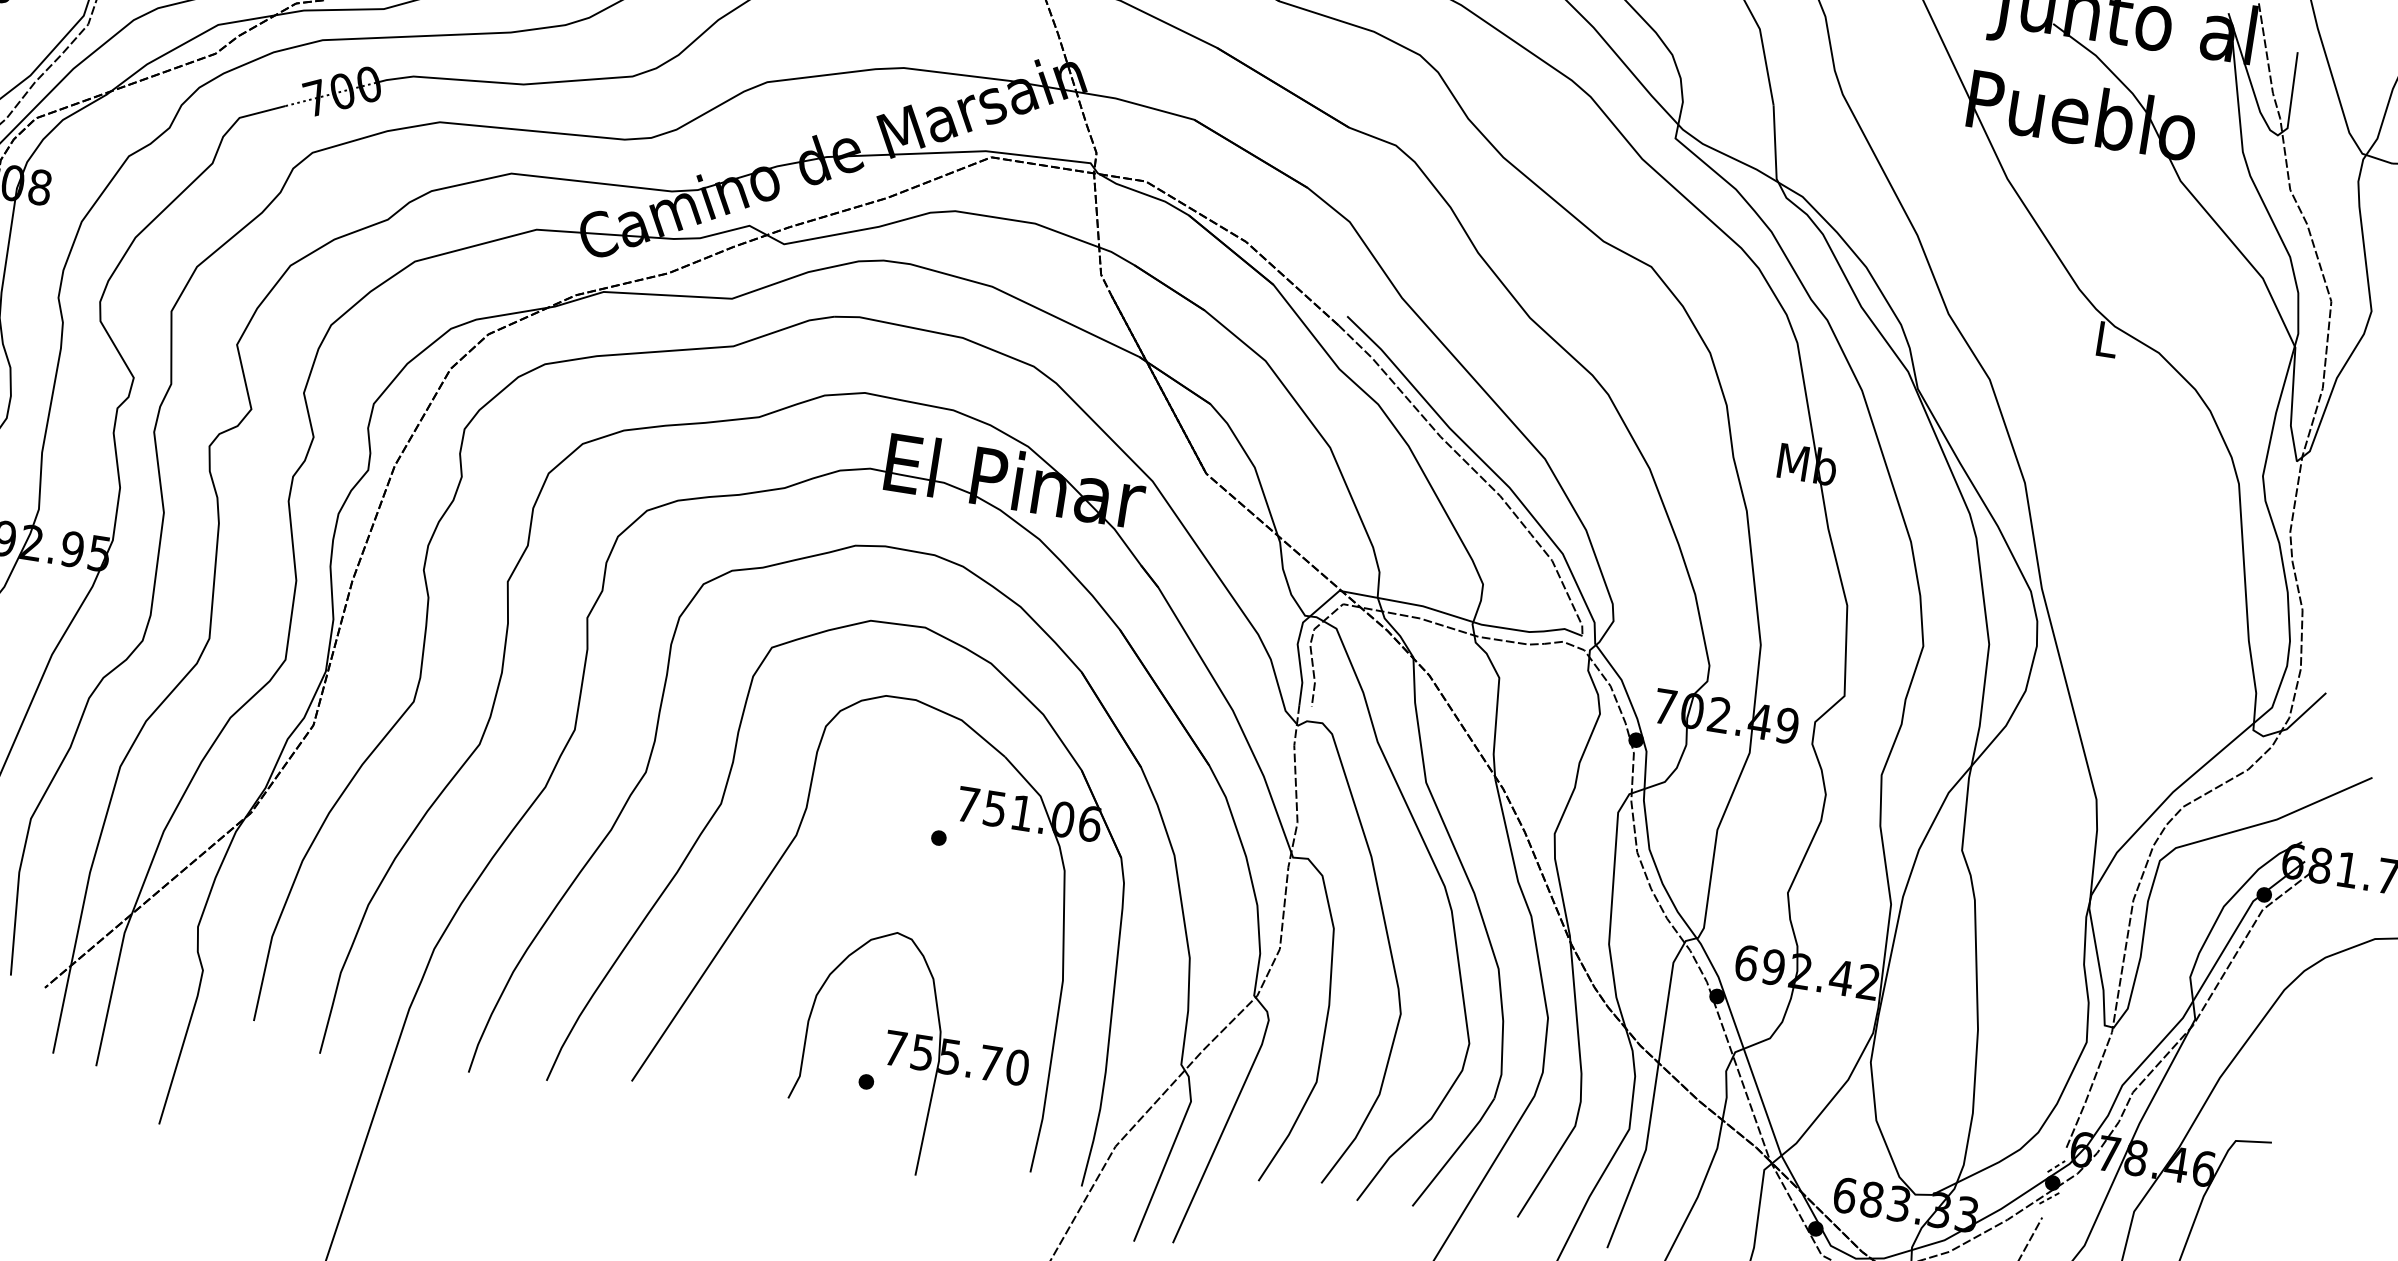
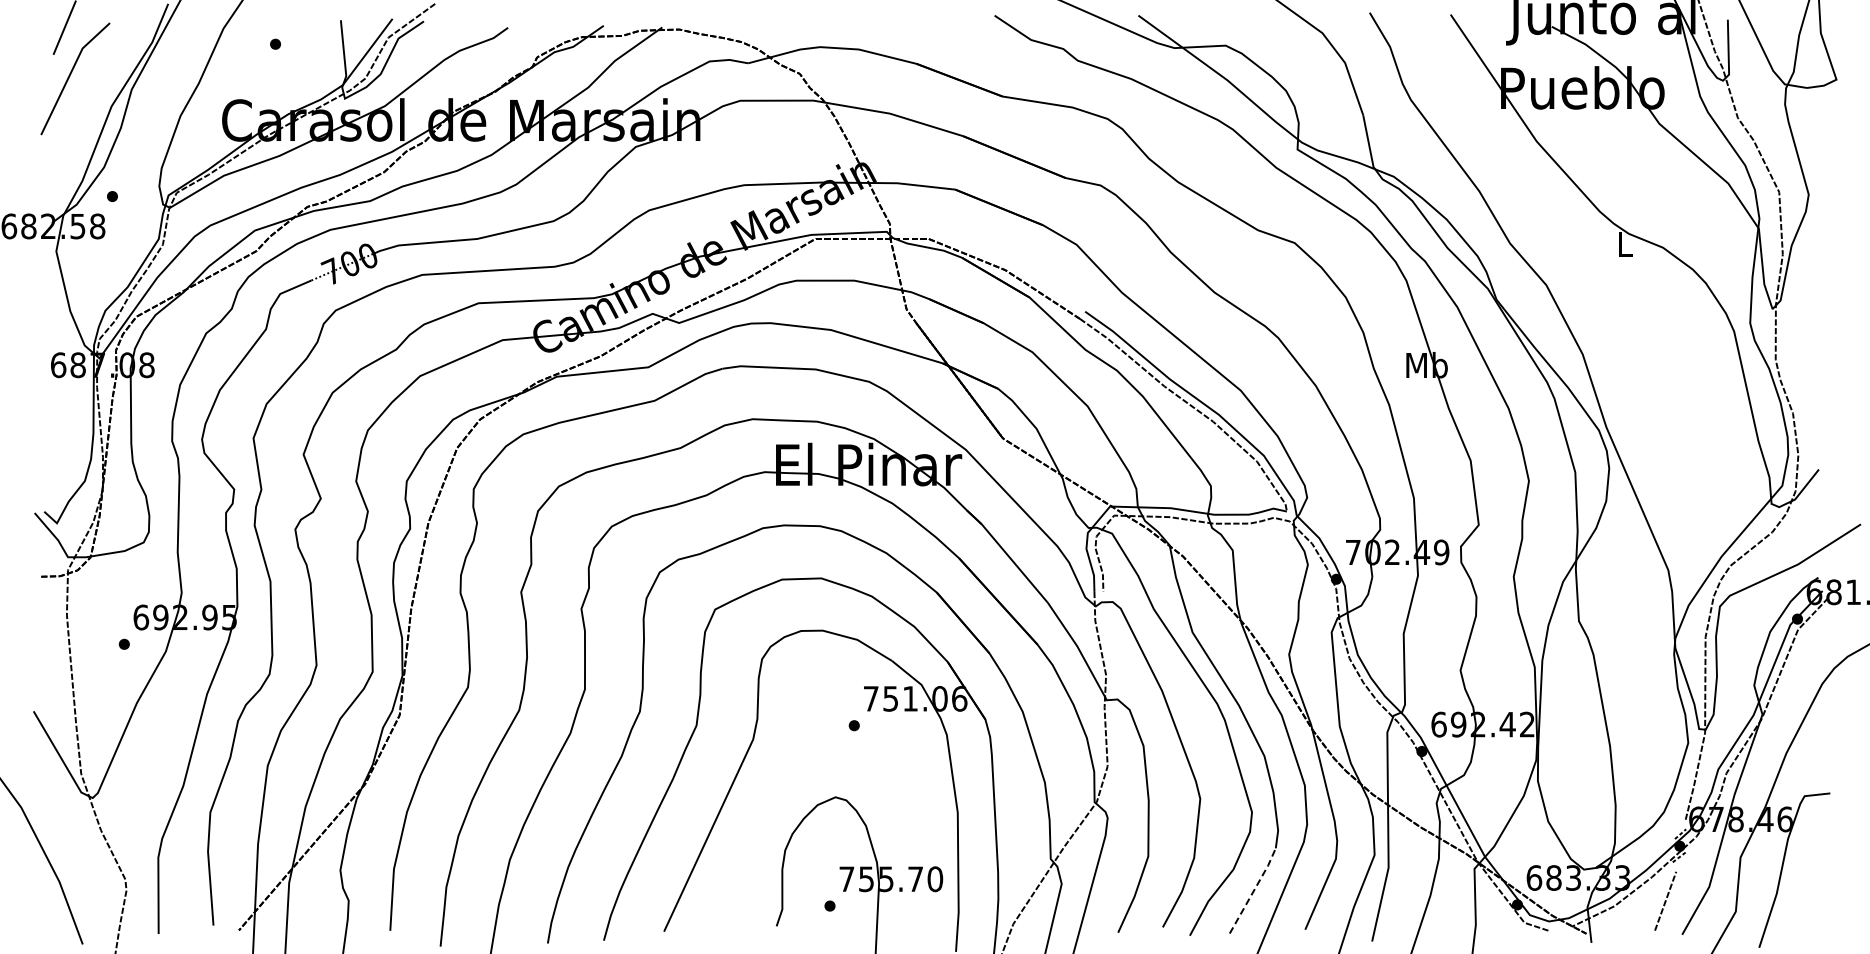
line: (1454, 1151) -> (1253, 890), solid -> dashed

